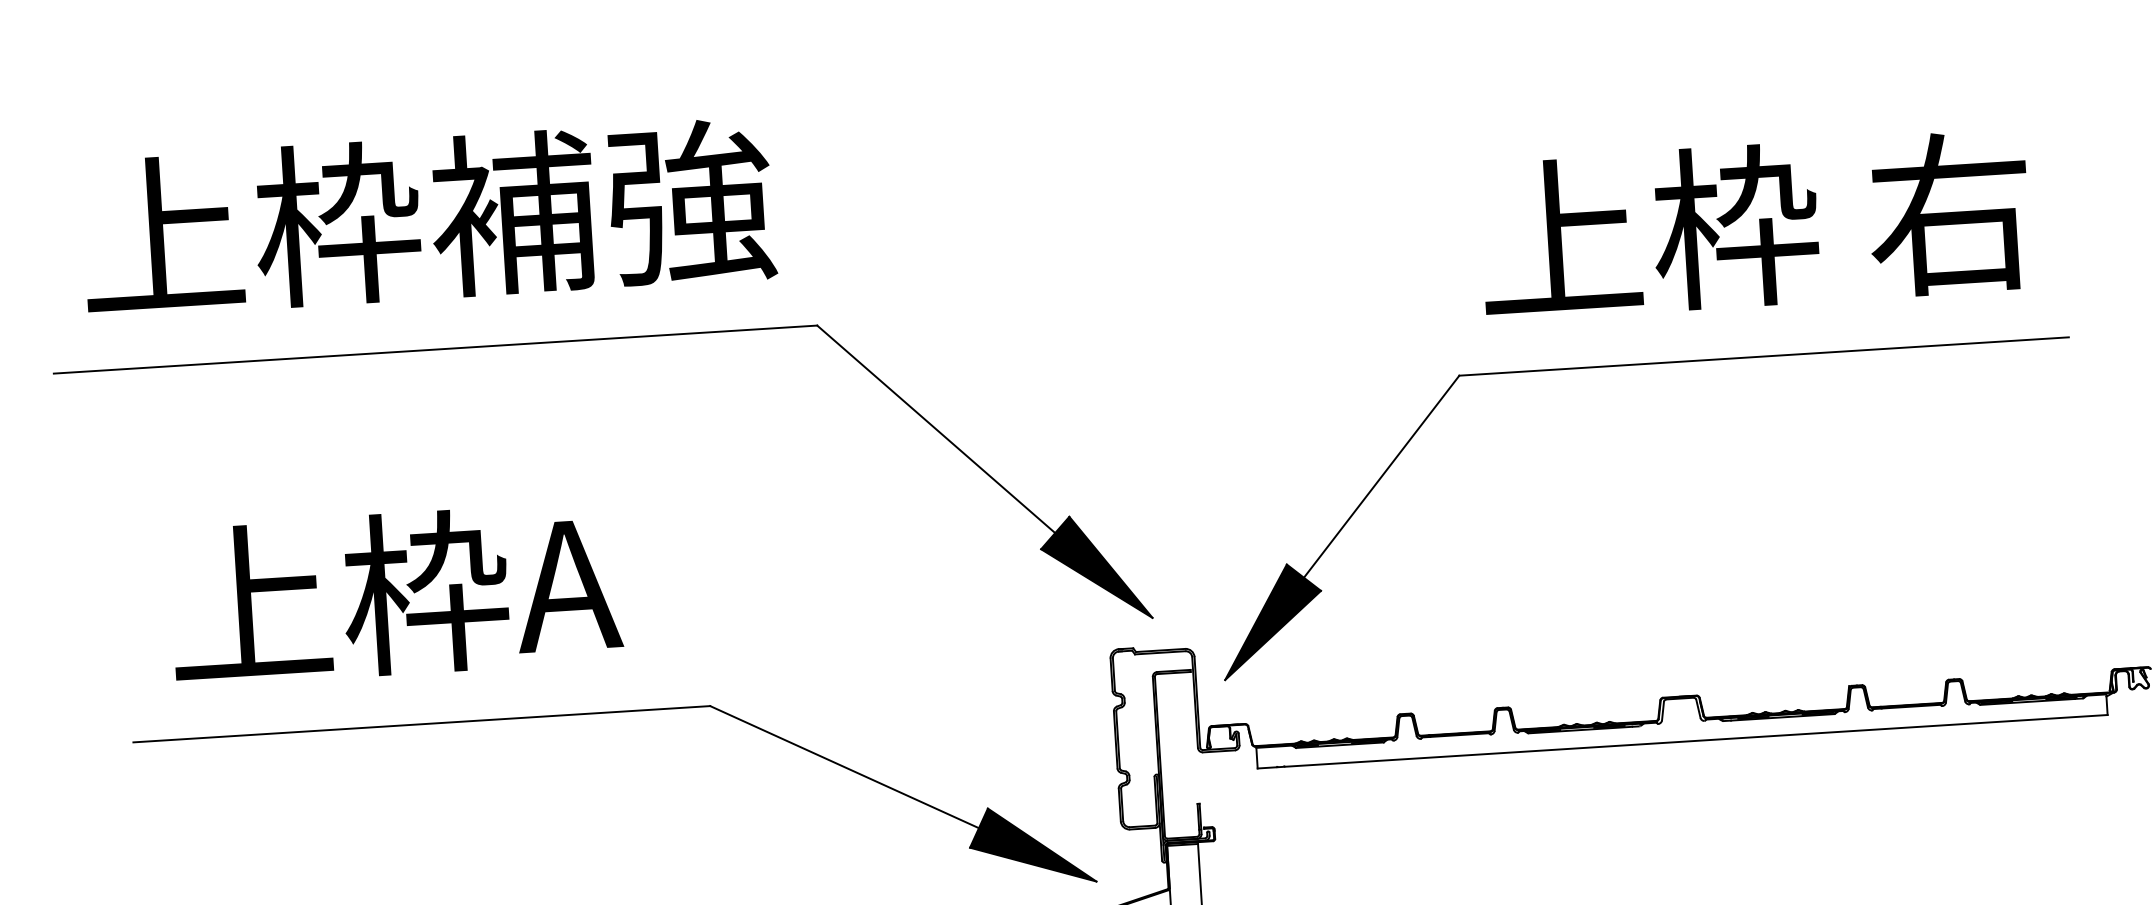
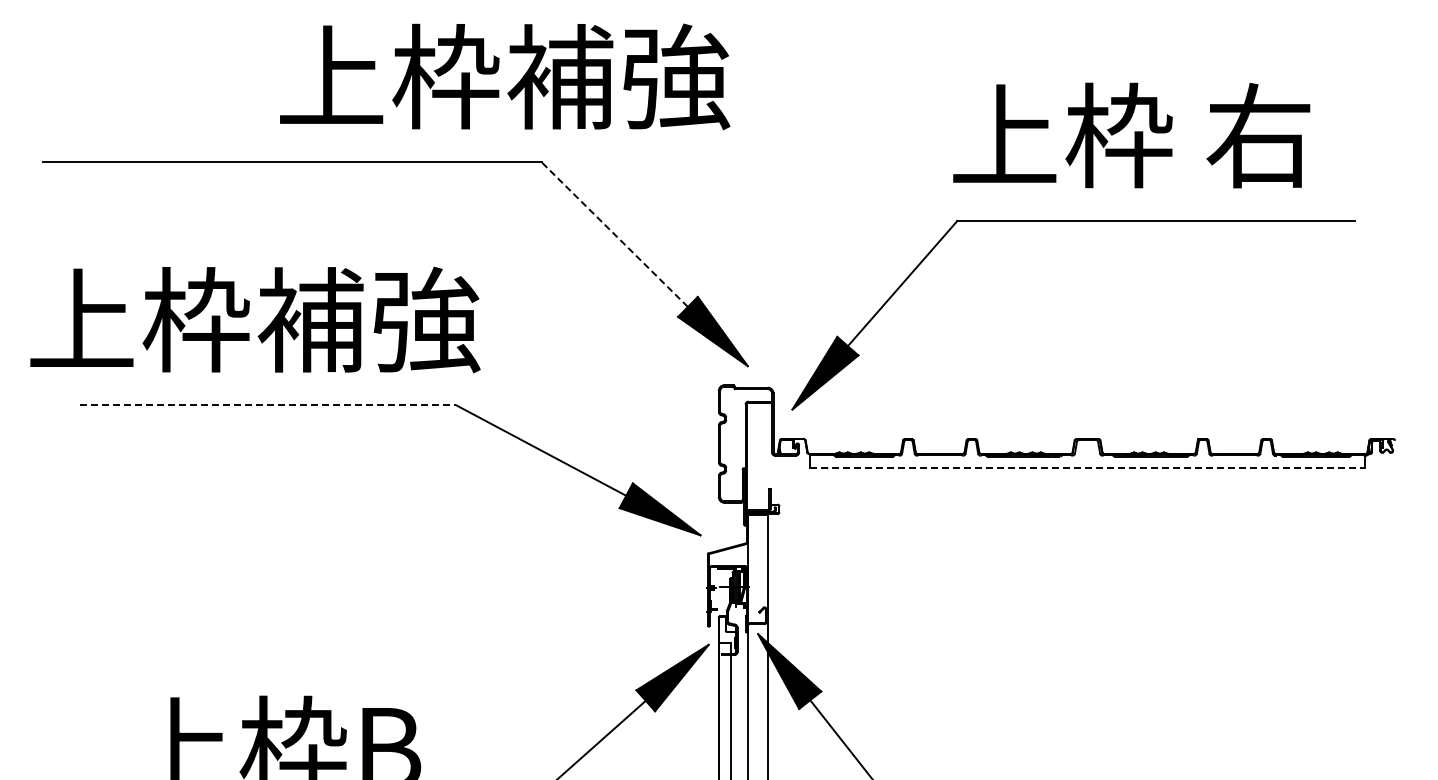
text: (428, 218) -> (505, 76), moved
text: (1754, 225) -> (1131, 135), moved
line: (935, 429) -> (614, 234), solid -> dashed
text: (394, 593) -> (255, 319), 上枠A -> 上枠補強
line: (422, 724) -> (268, 405), solid -> dashed
line: (1682, 741) -> (1087, 468), solid -> dashed

